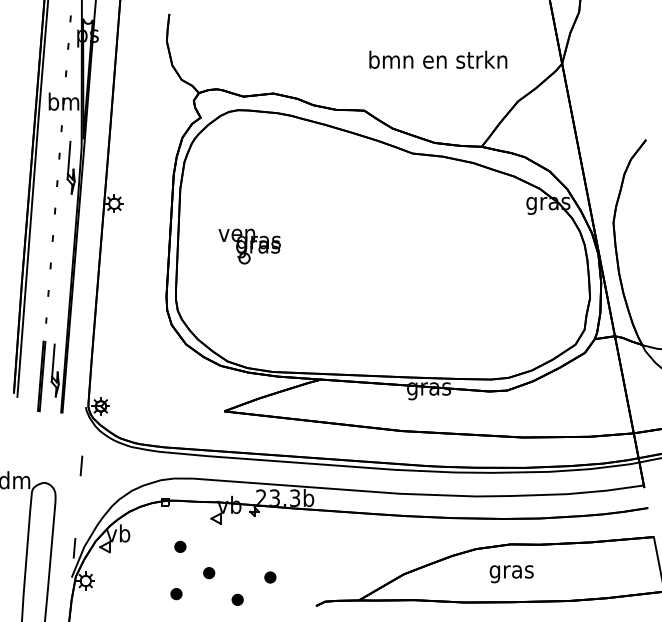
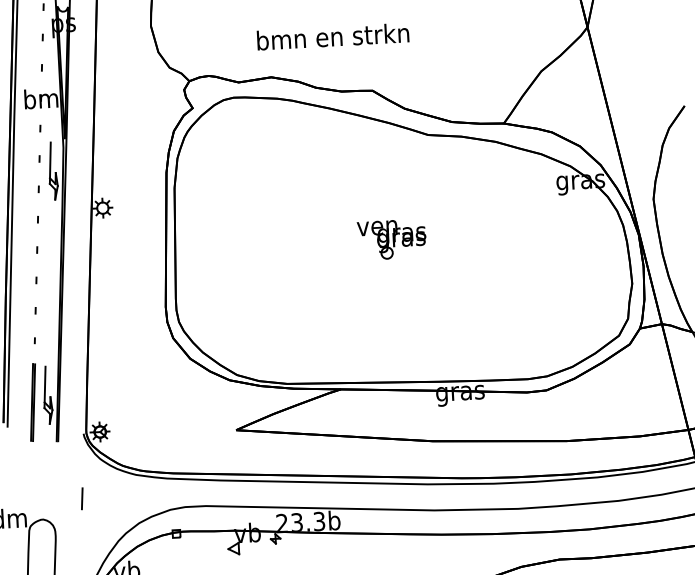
text: (438, 59) -> (333, 36), moved
part: (249, 246) -> (391, 239), moved

